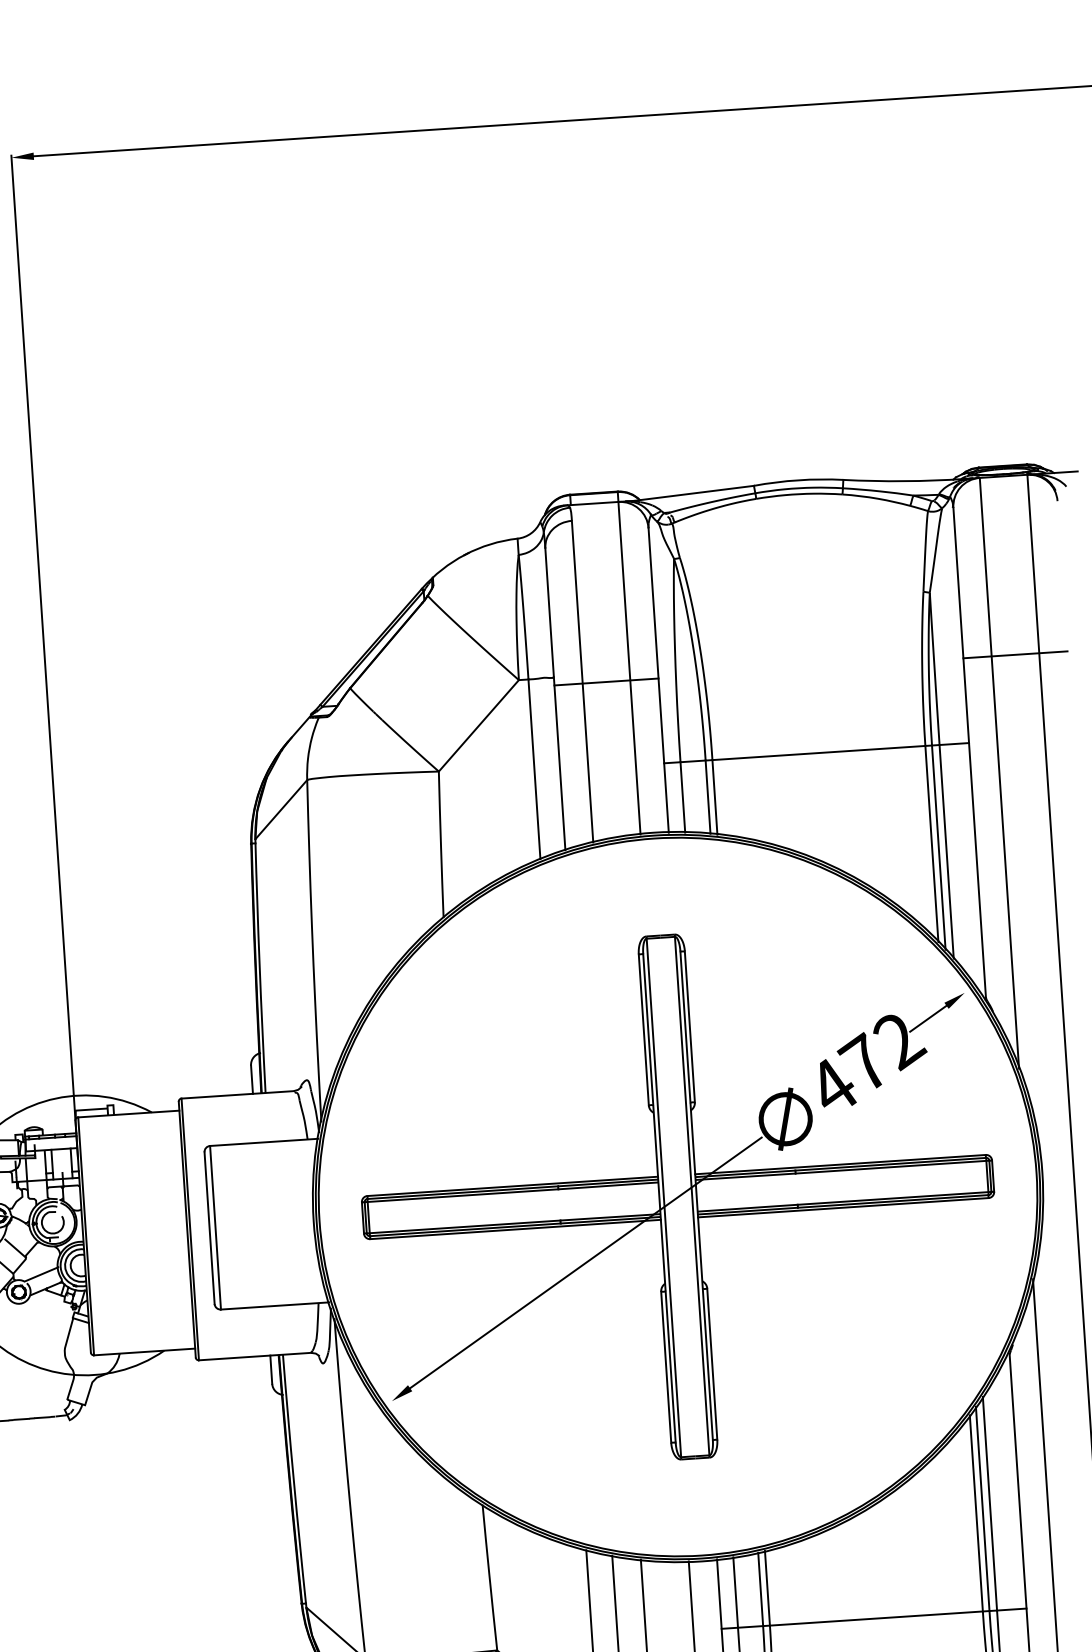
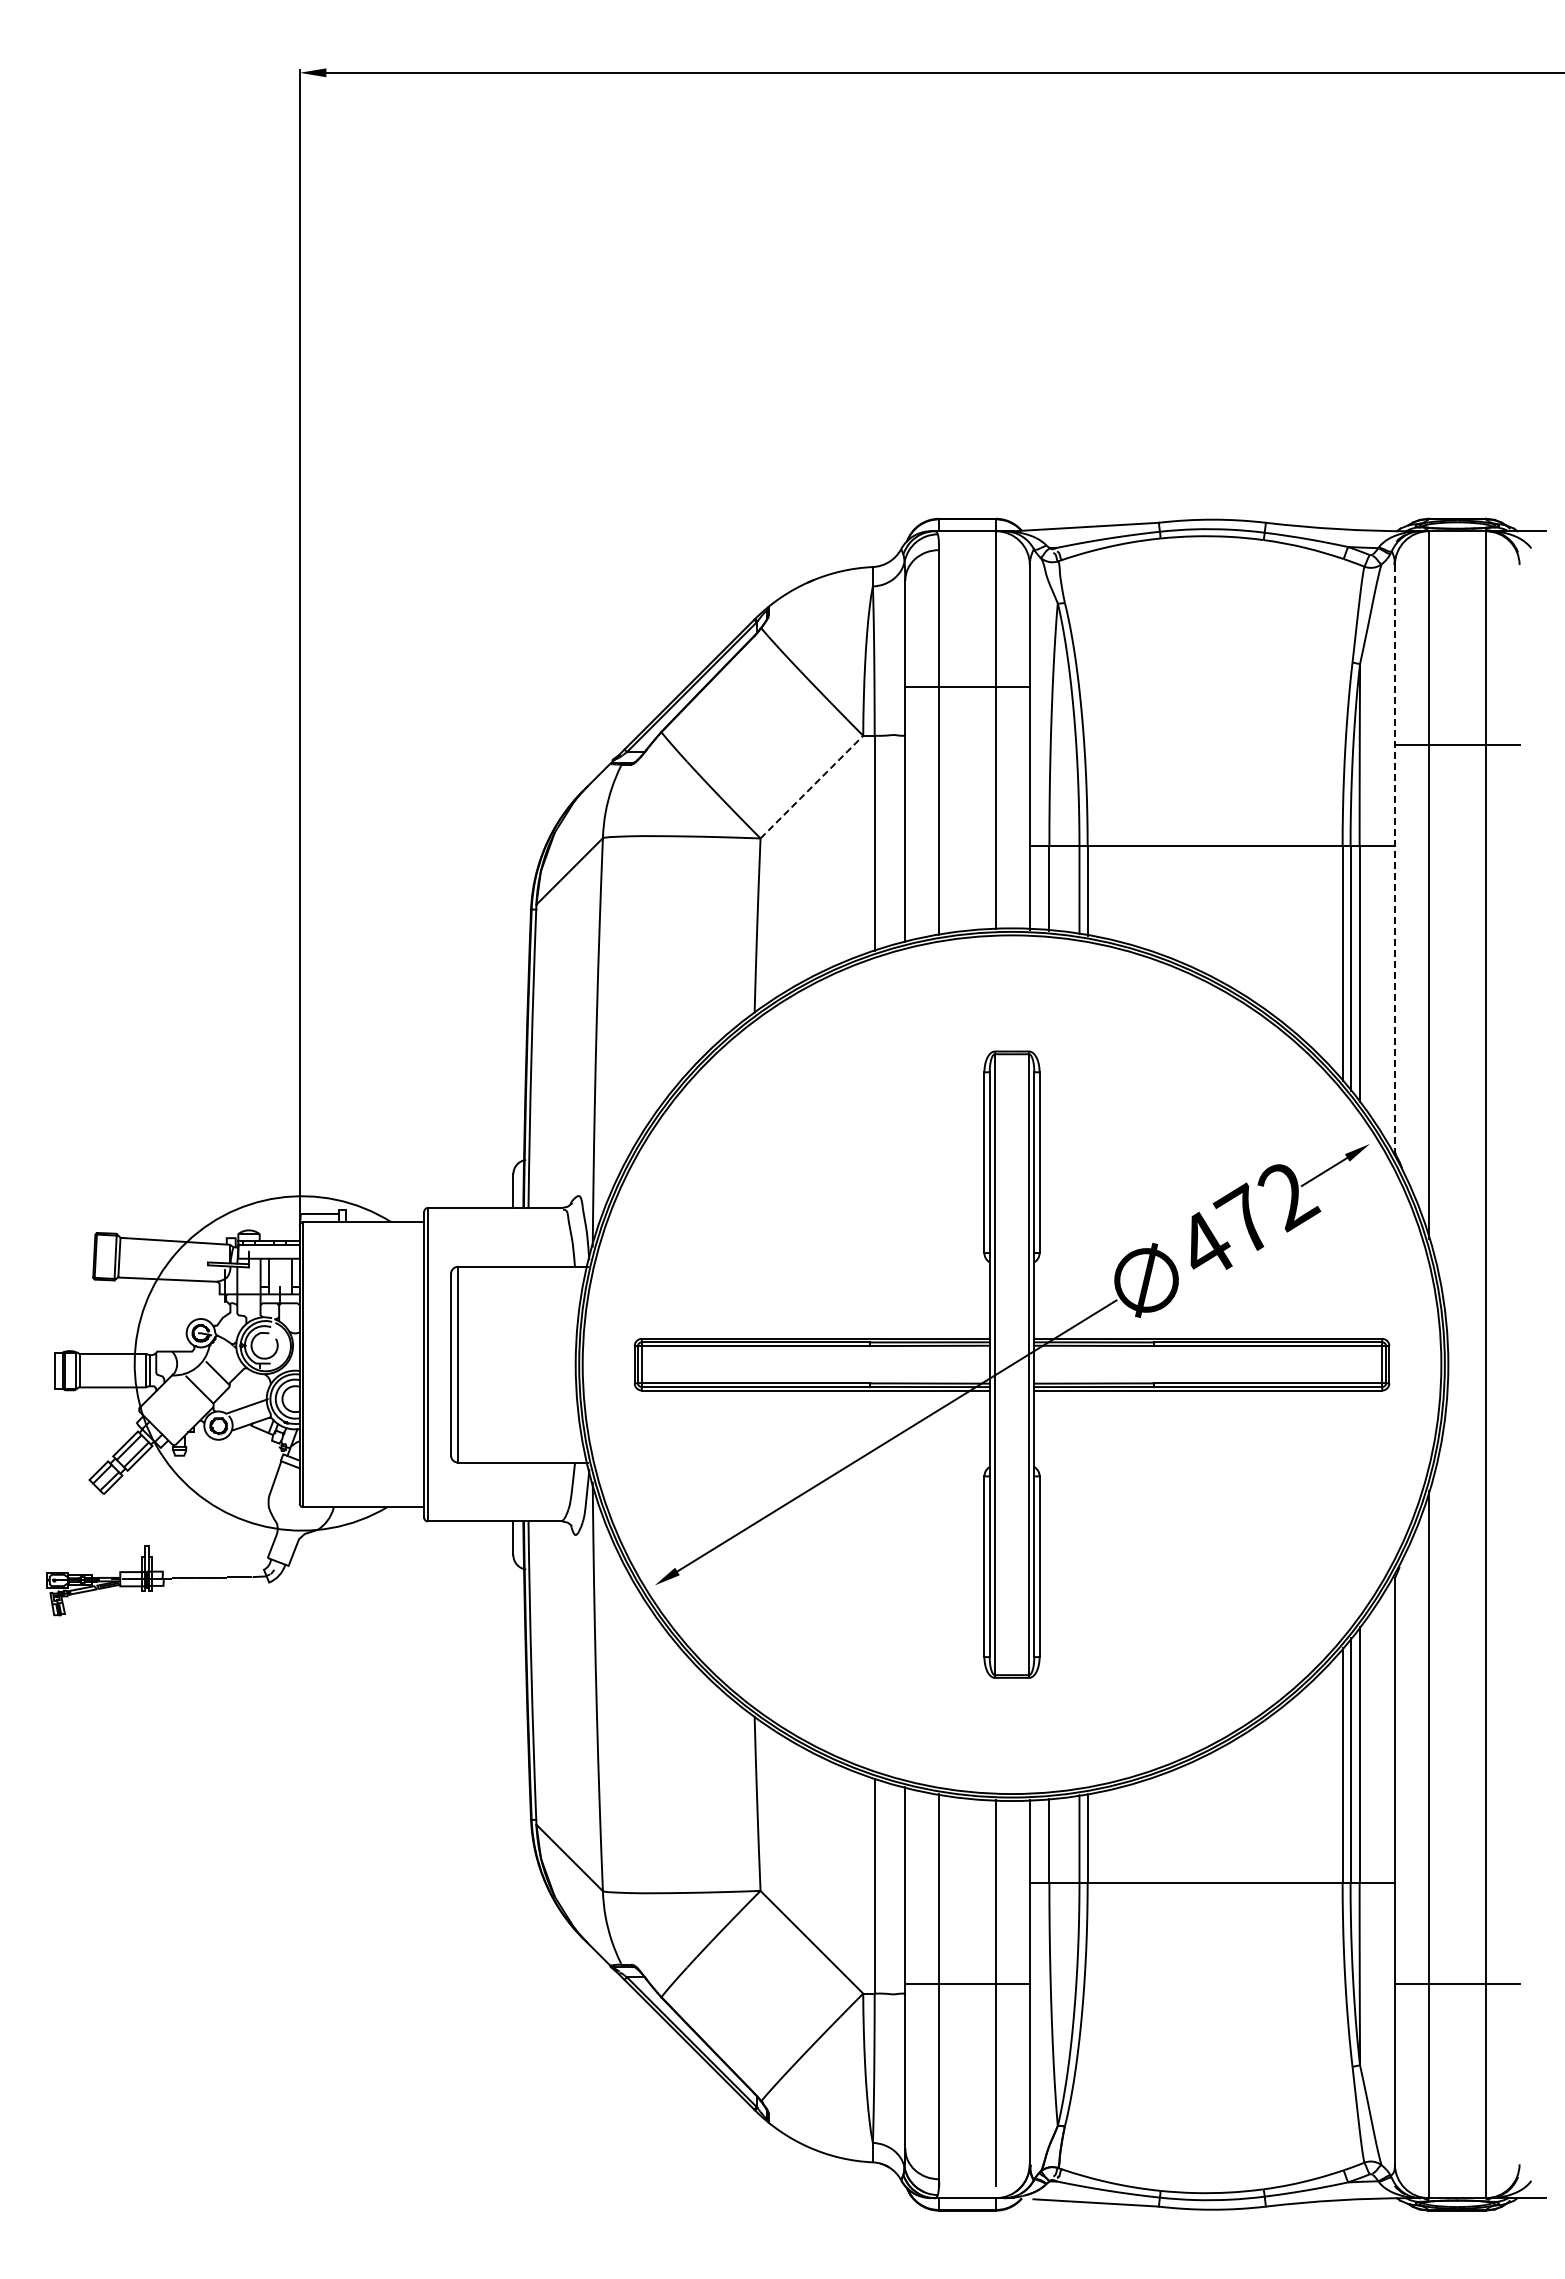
line: (606, 681) -> (967, 686), moved
line: (478, 726) -> (811, 787), solid -> dashed
line: (969, 753) -> (1394, 858), solid -> dashed

